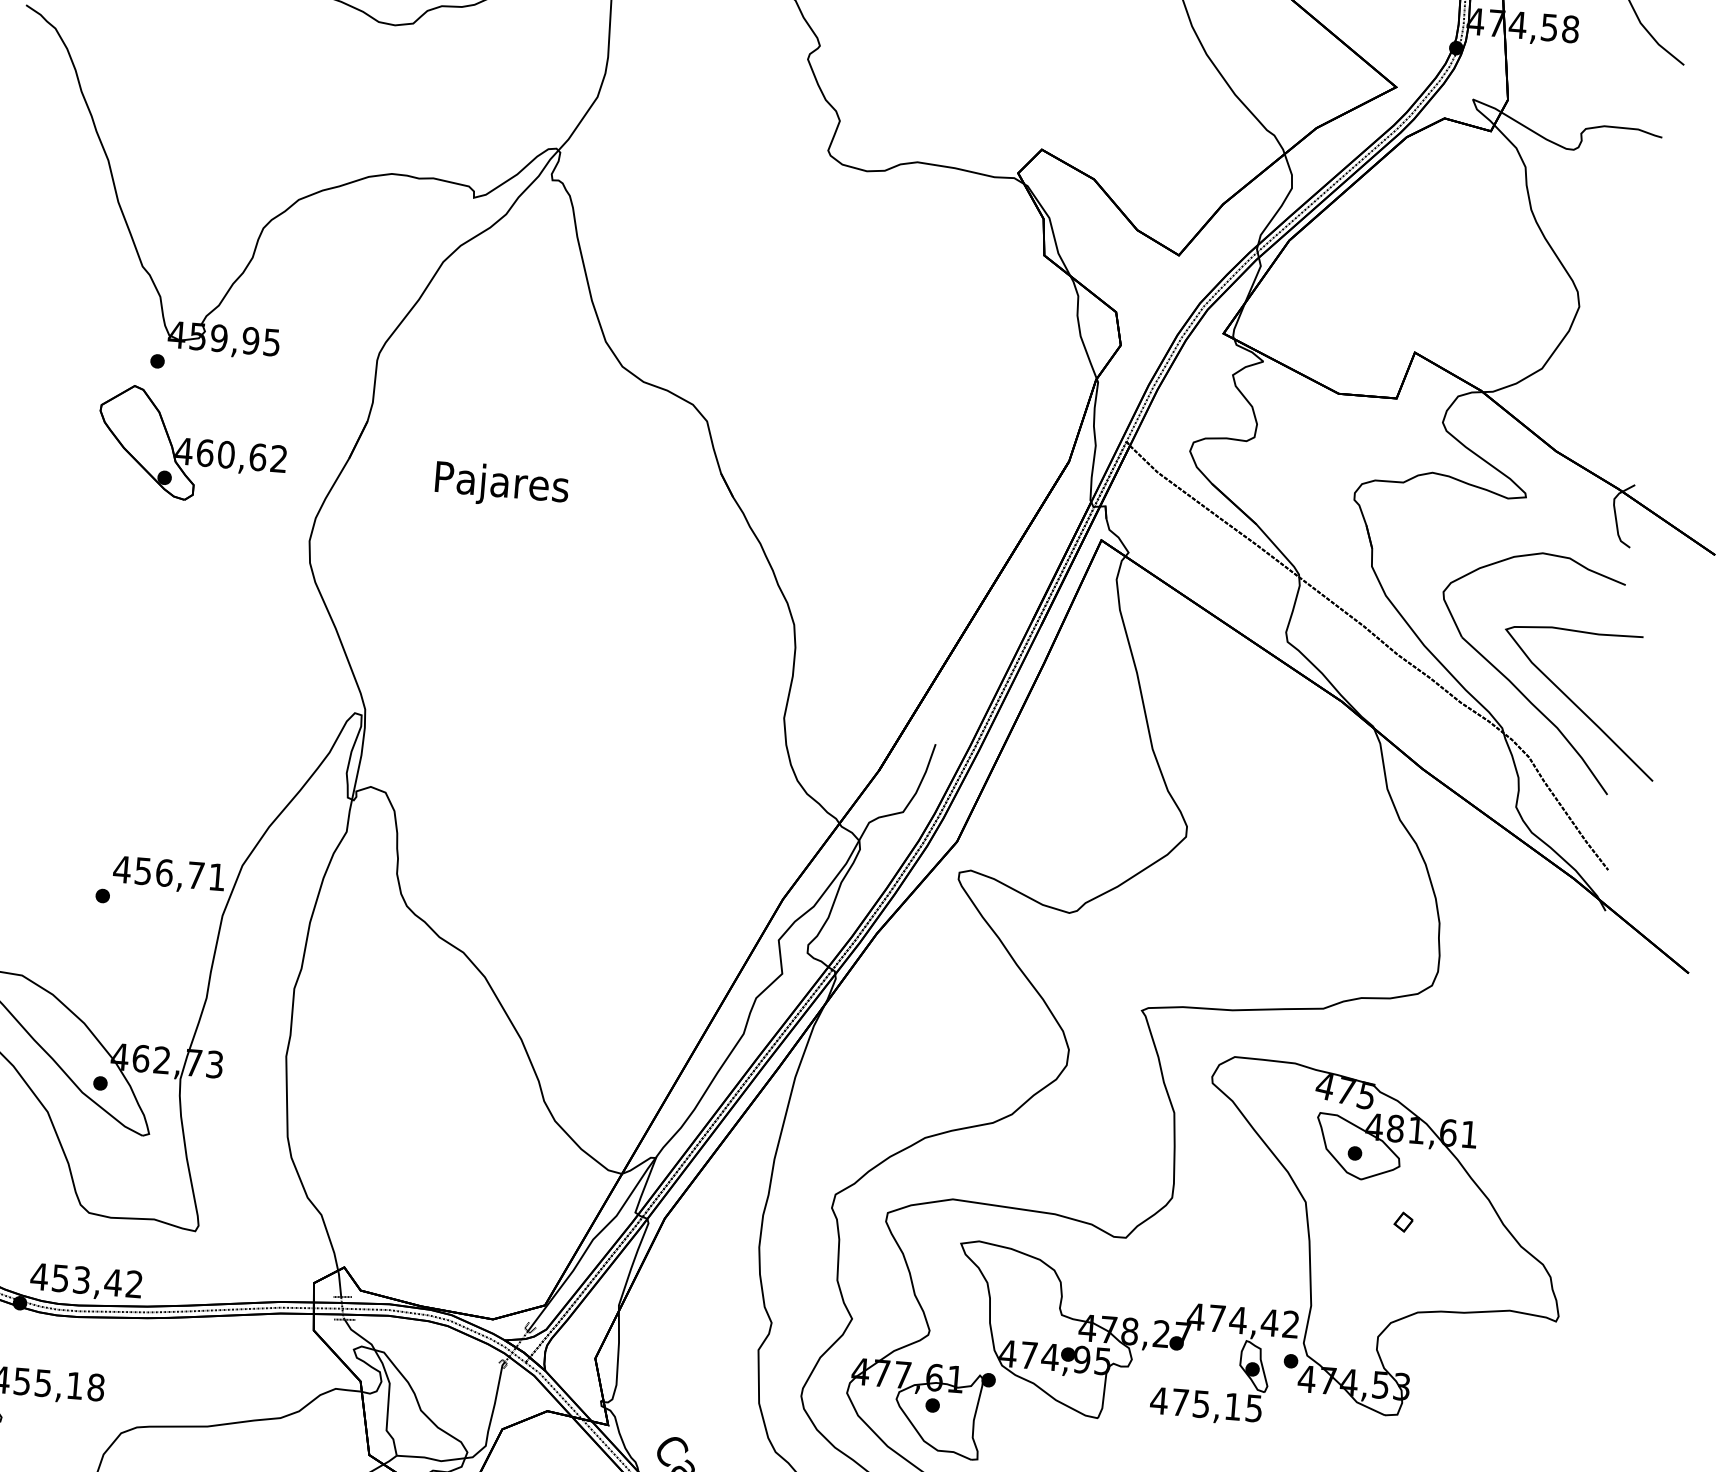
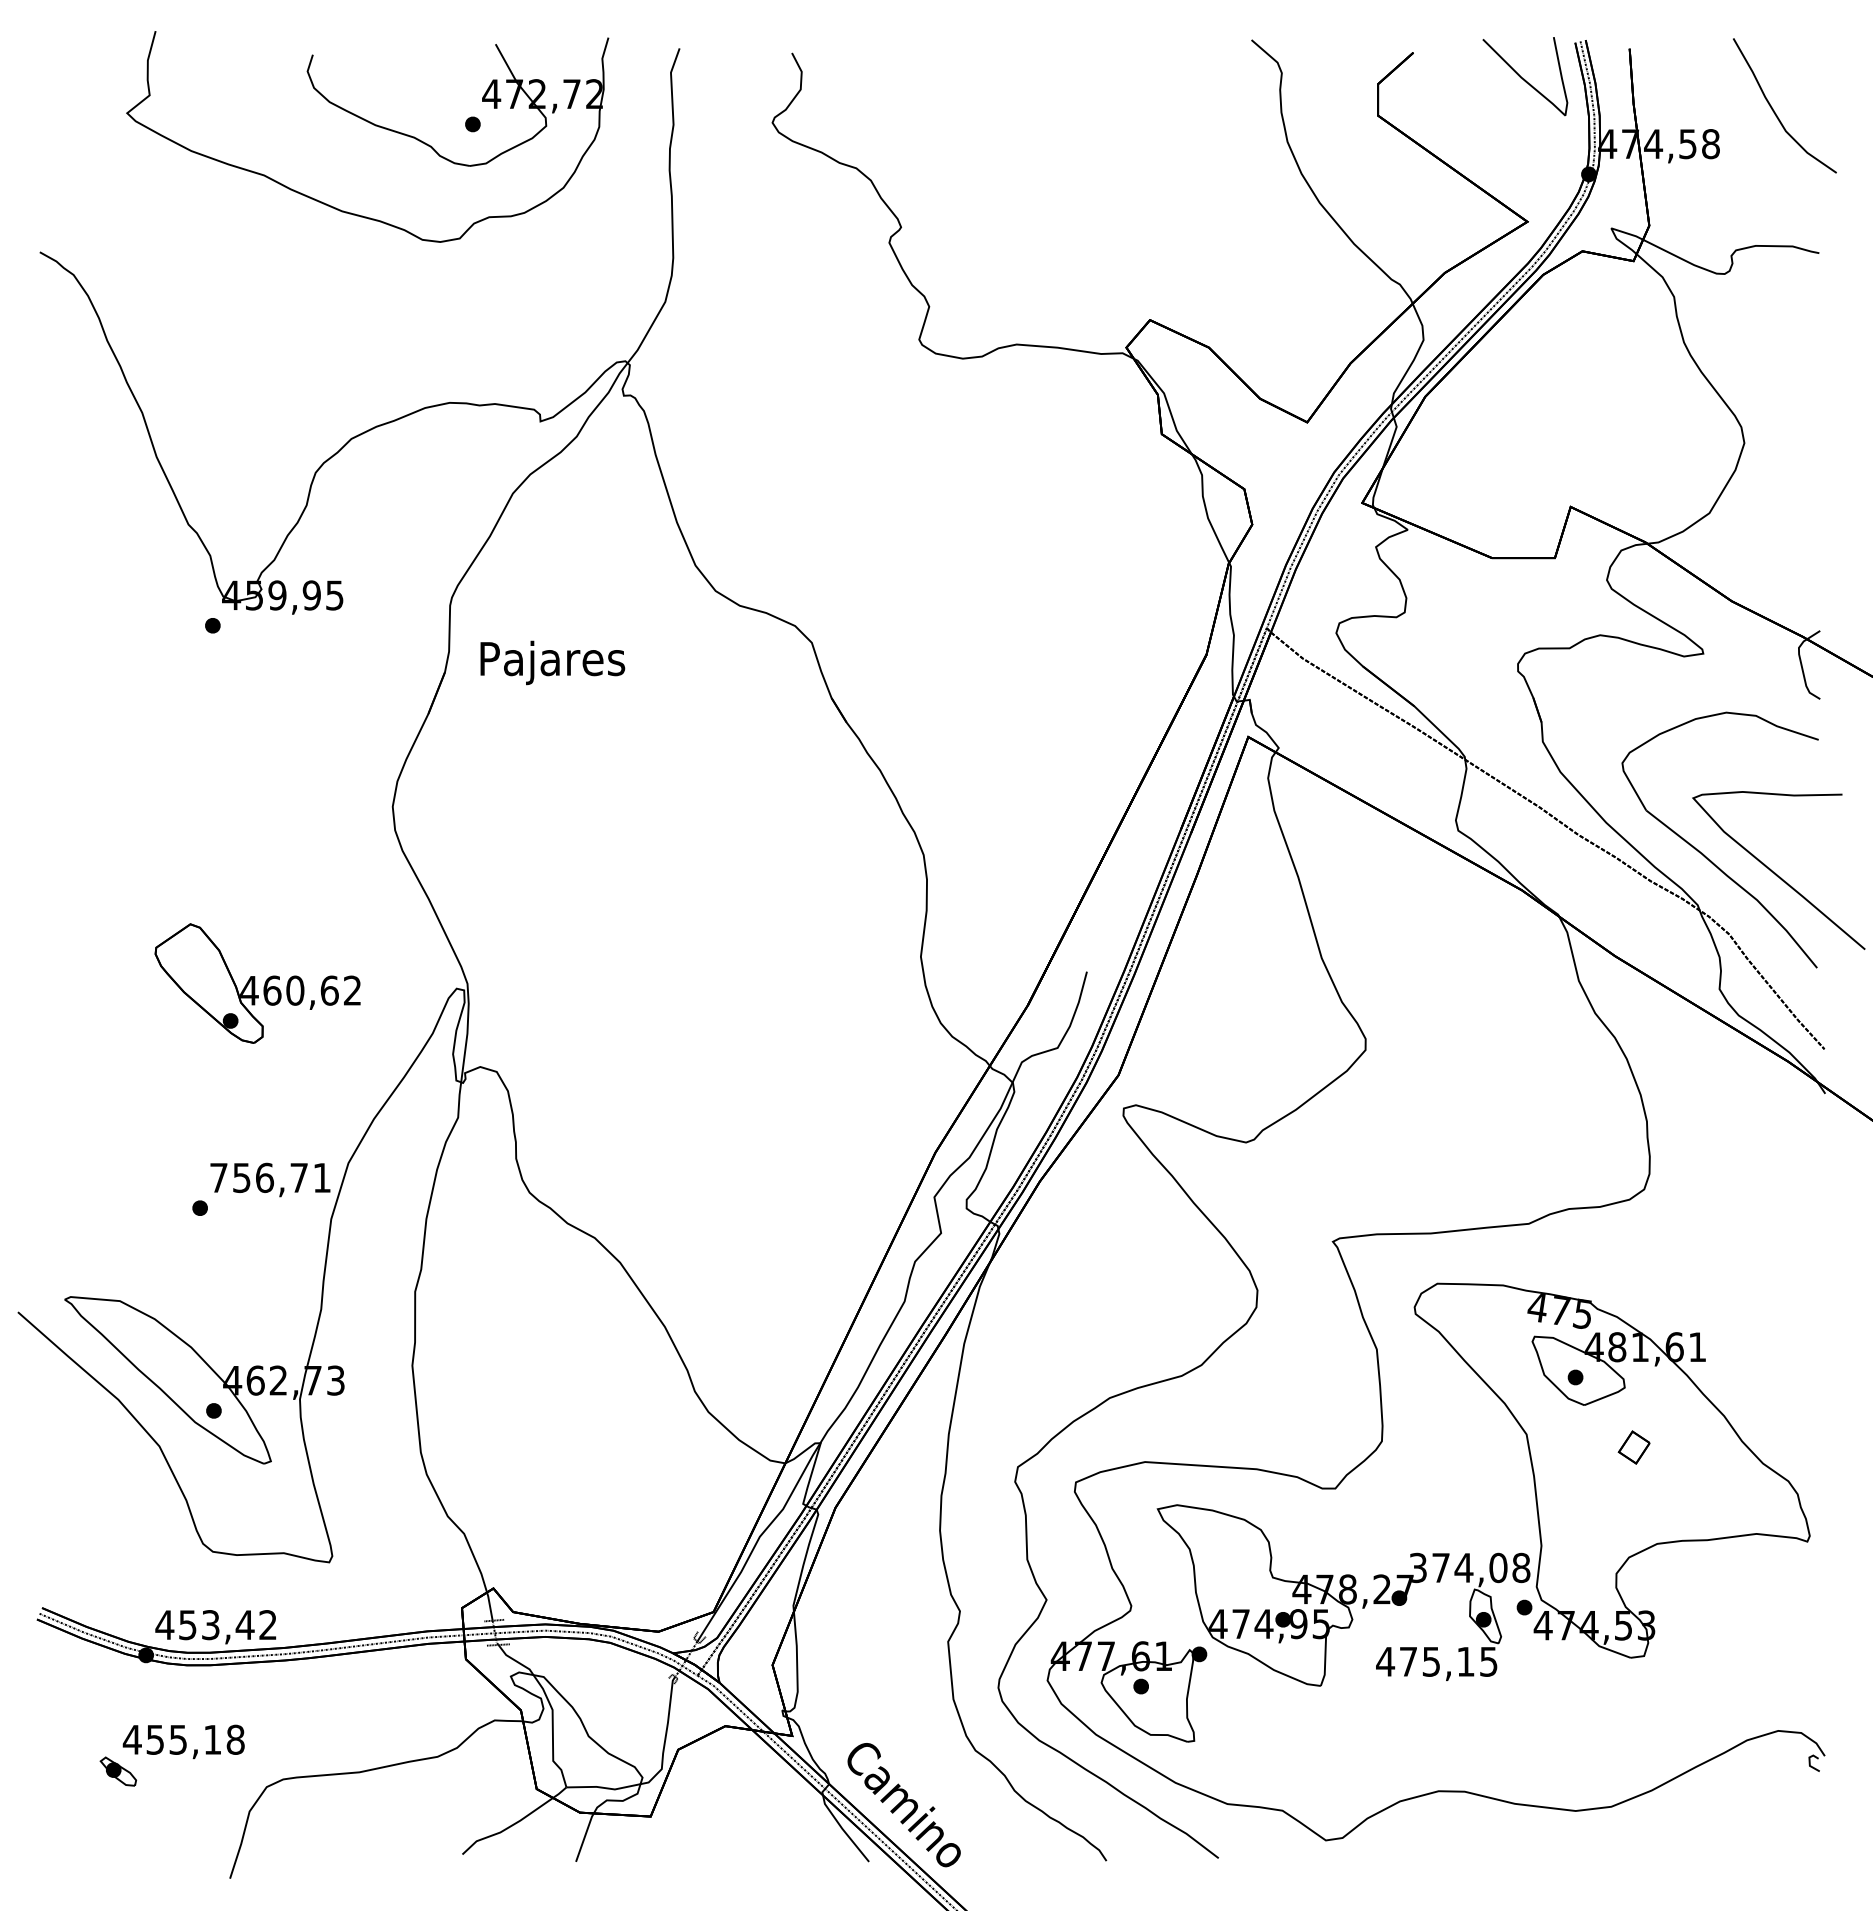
part: (192, 445) -> (257, 983), moved
text: (501, 485) -> (552, 662), moved
text: (121, 869) -> (218, 1177), 456,71 -> 756,71
part: (1403, 1222) -> (1633, 1447), size x1.6
text: (1243, 1320) -> (1469, 1567), 474,42 -> 374,08

